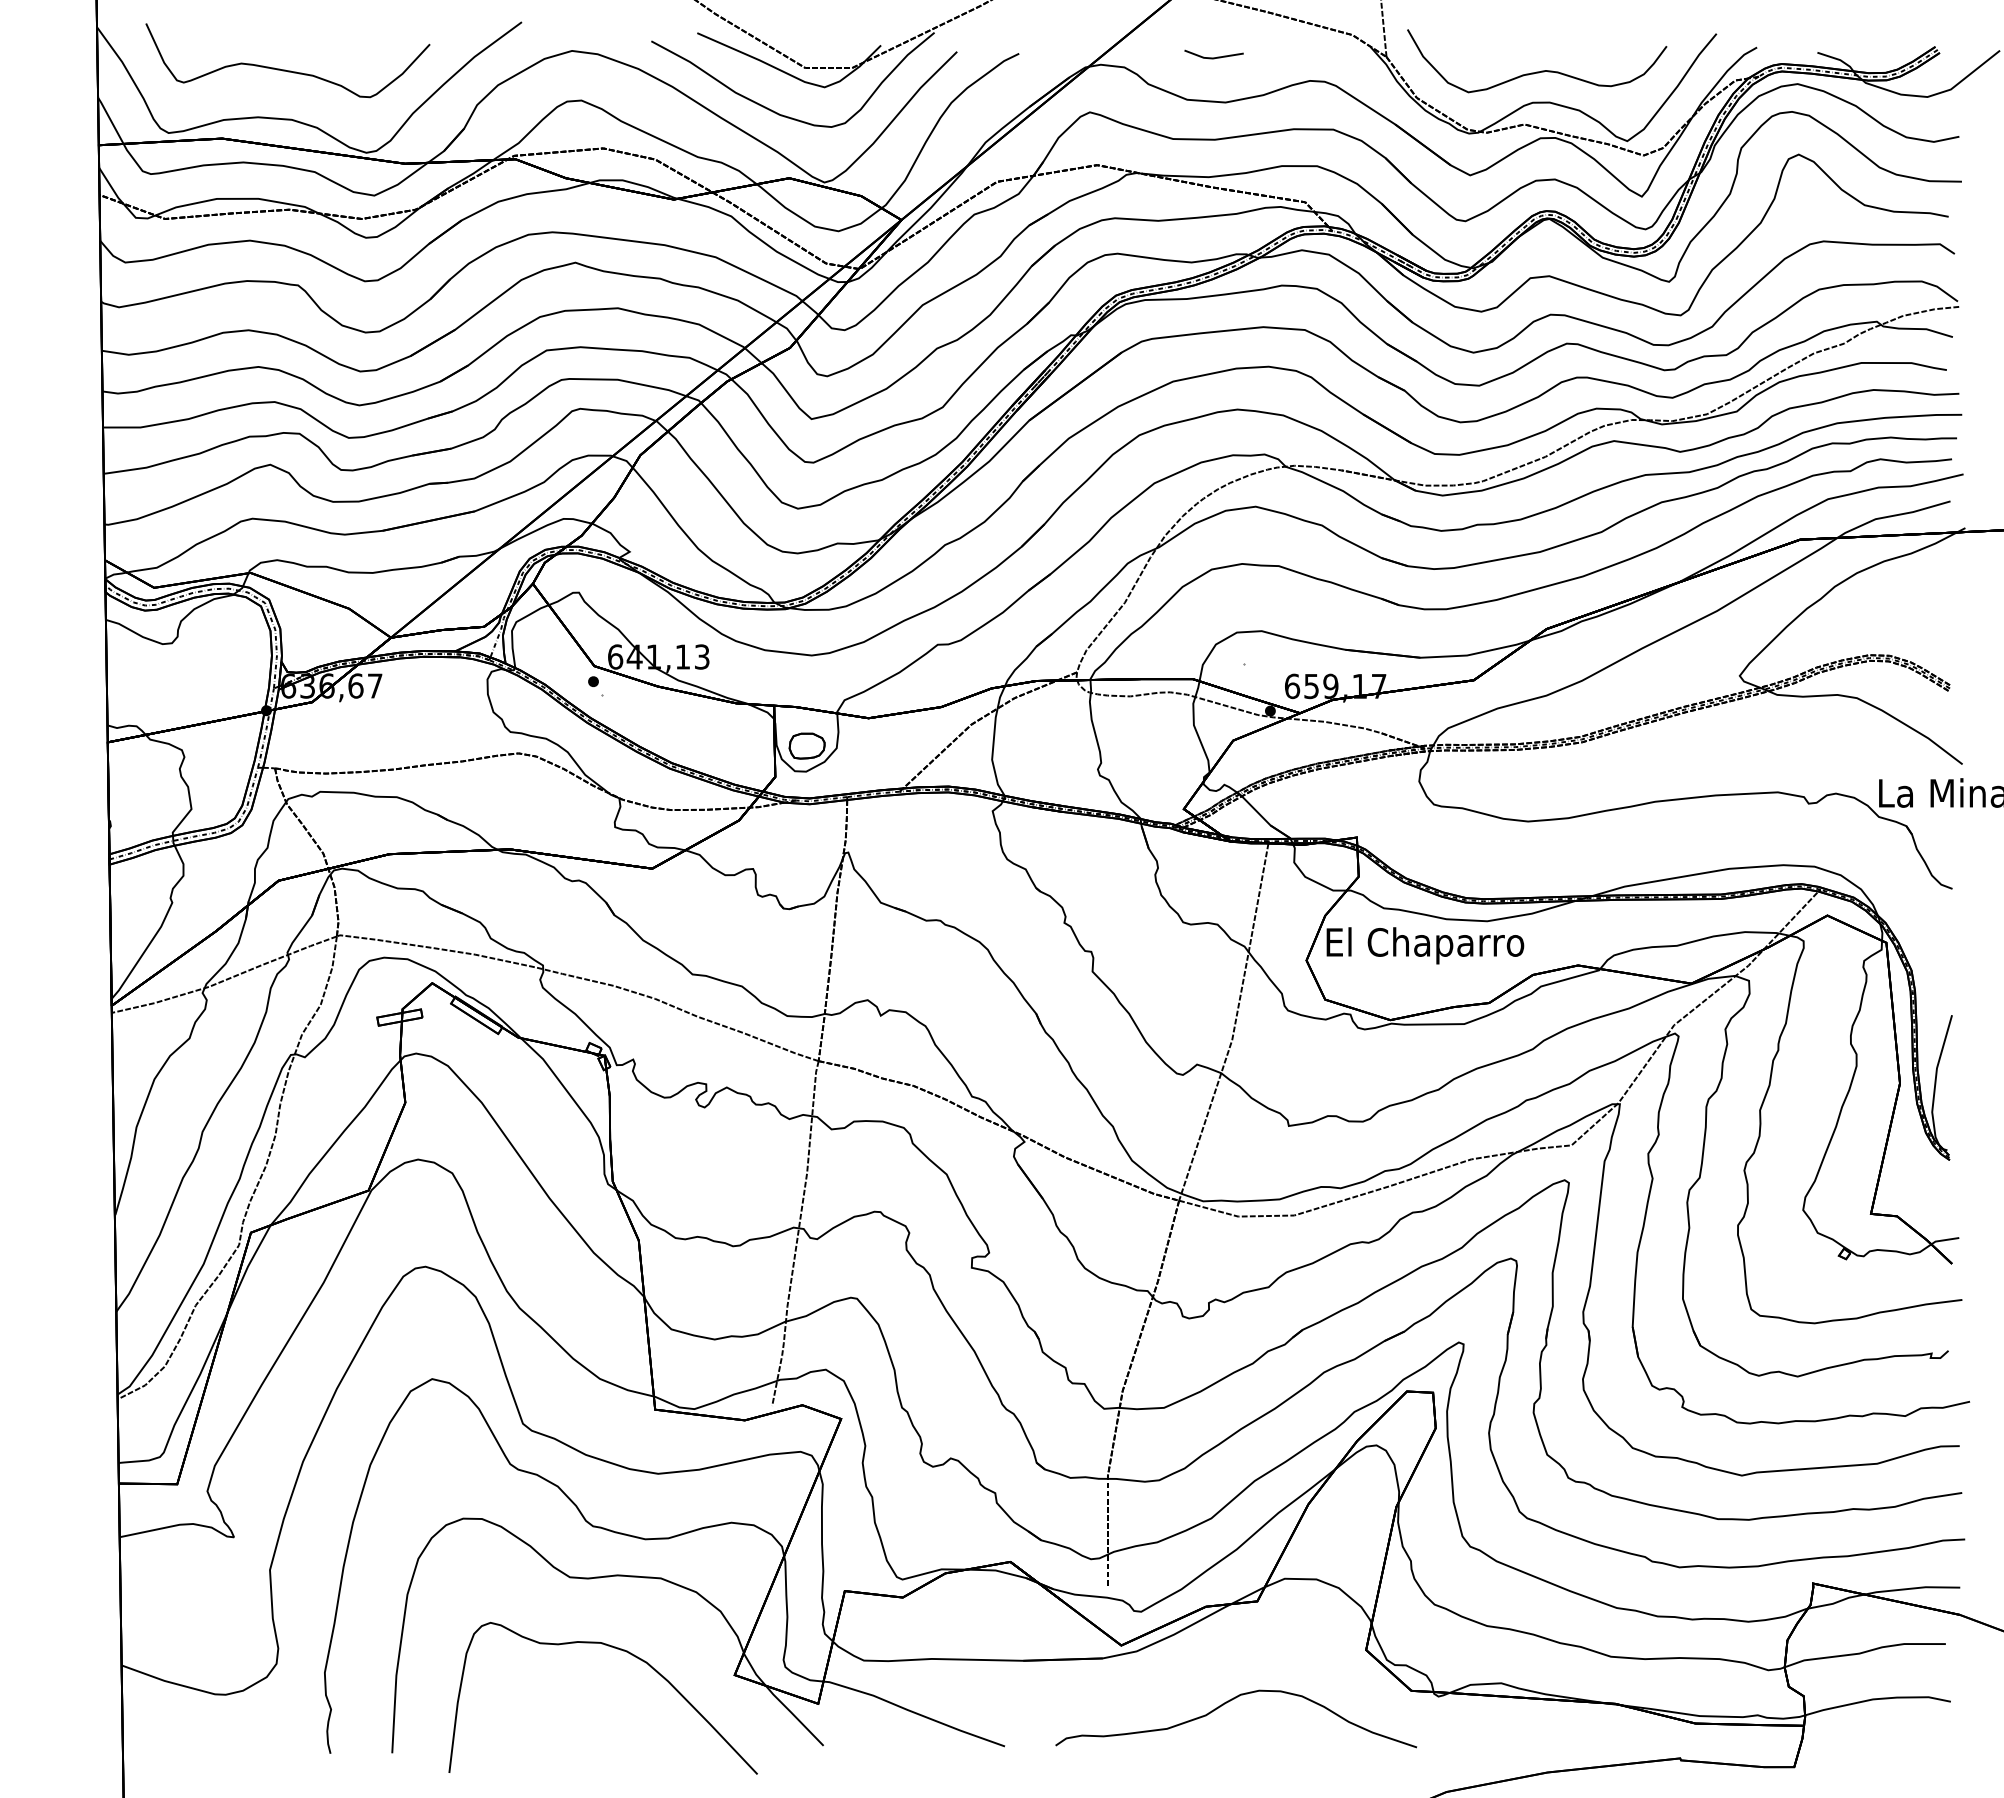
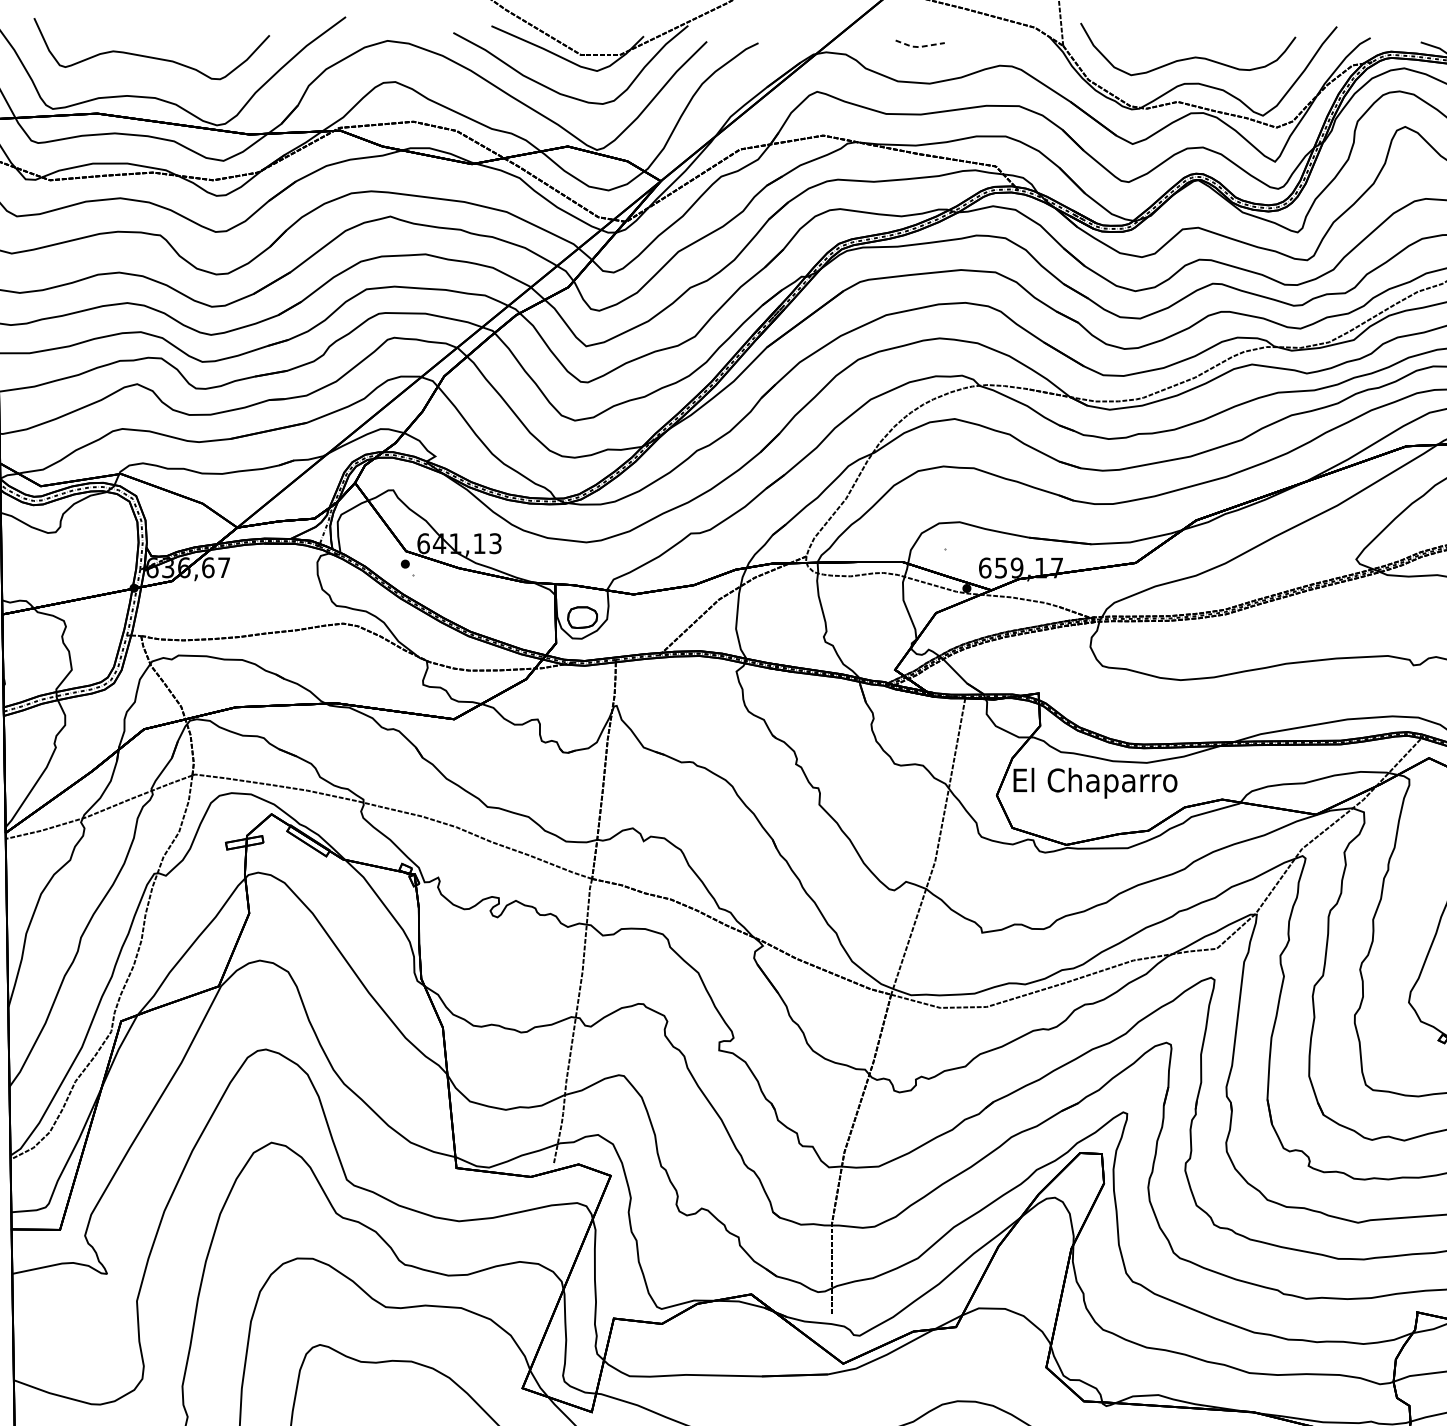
line: (1212, 58) -> (918, 47), solid -> dashed

